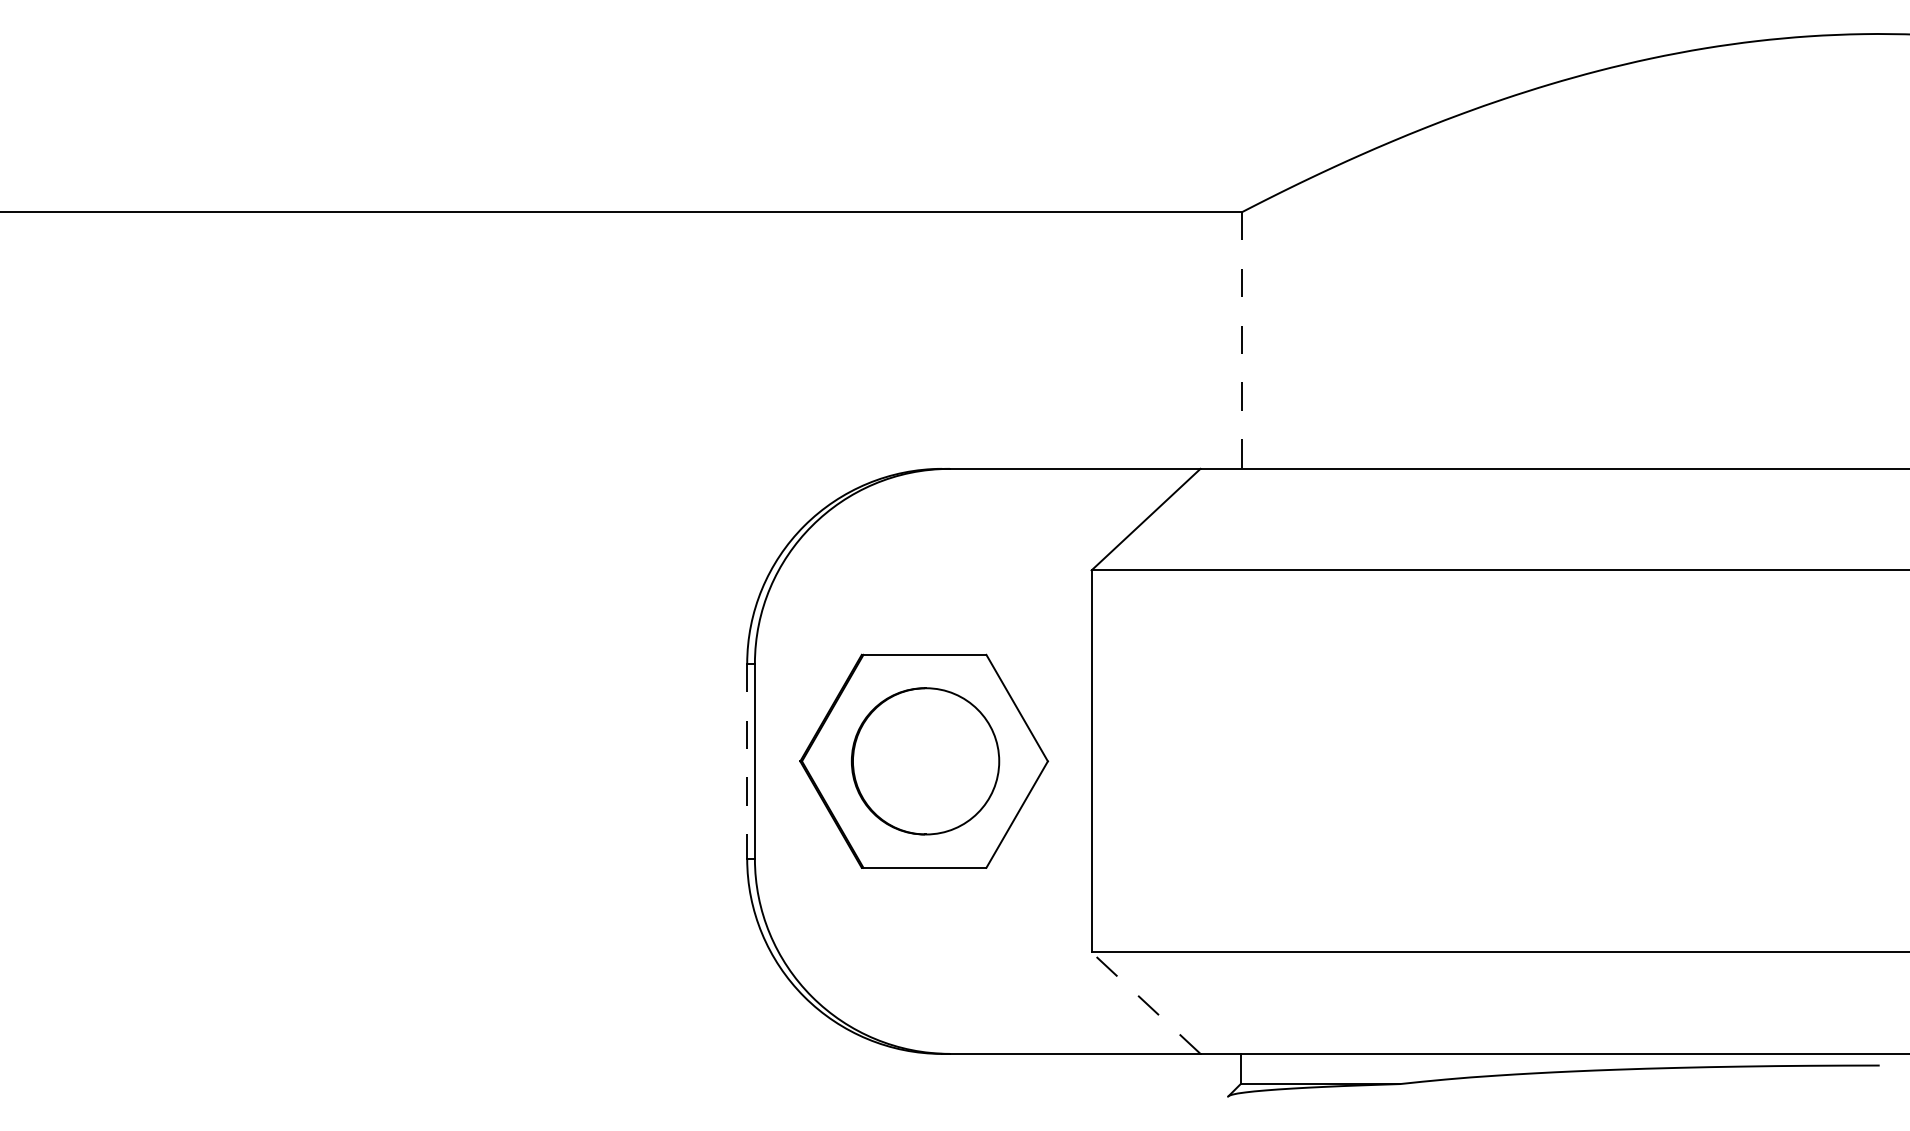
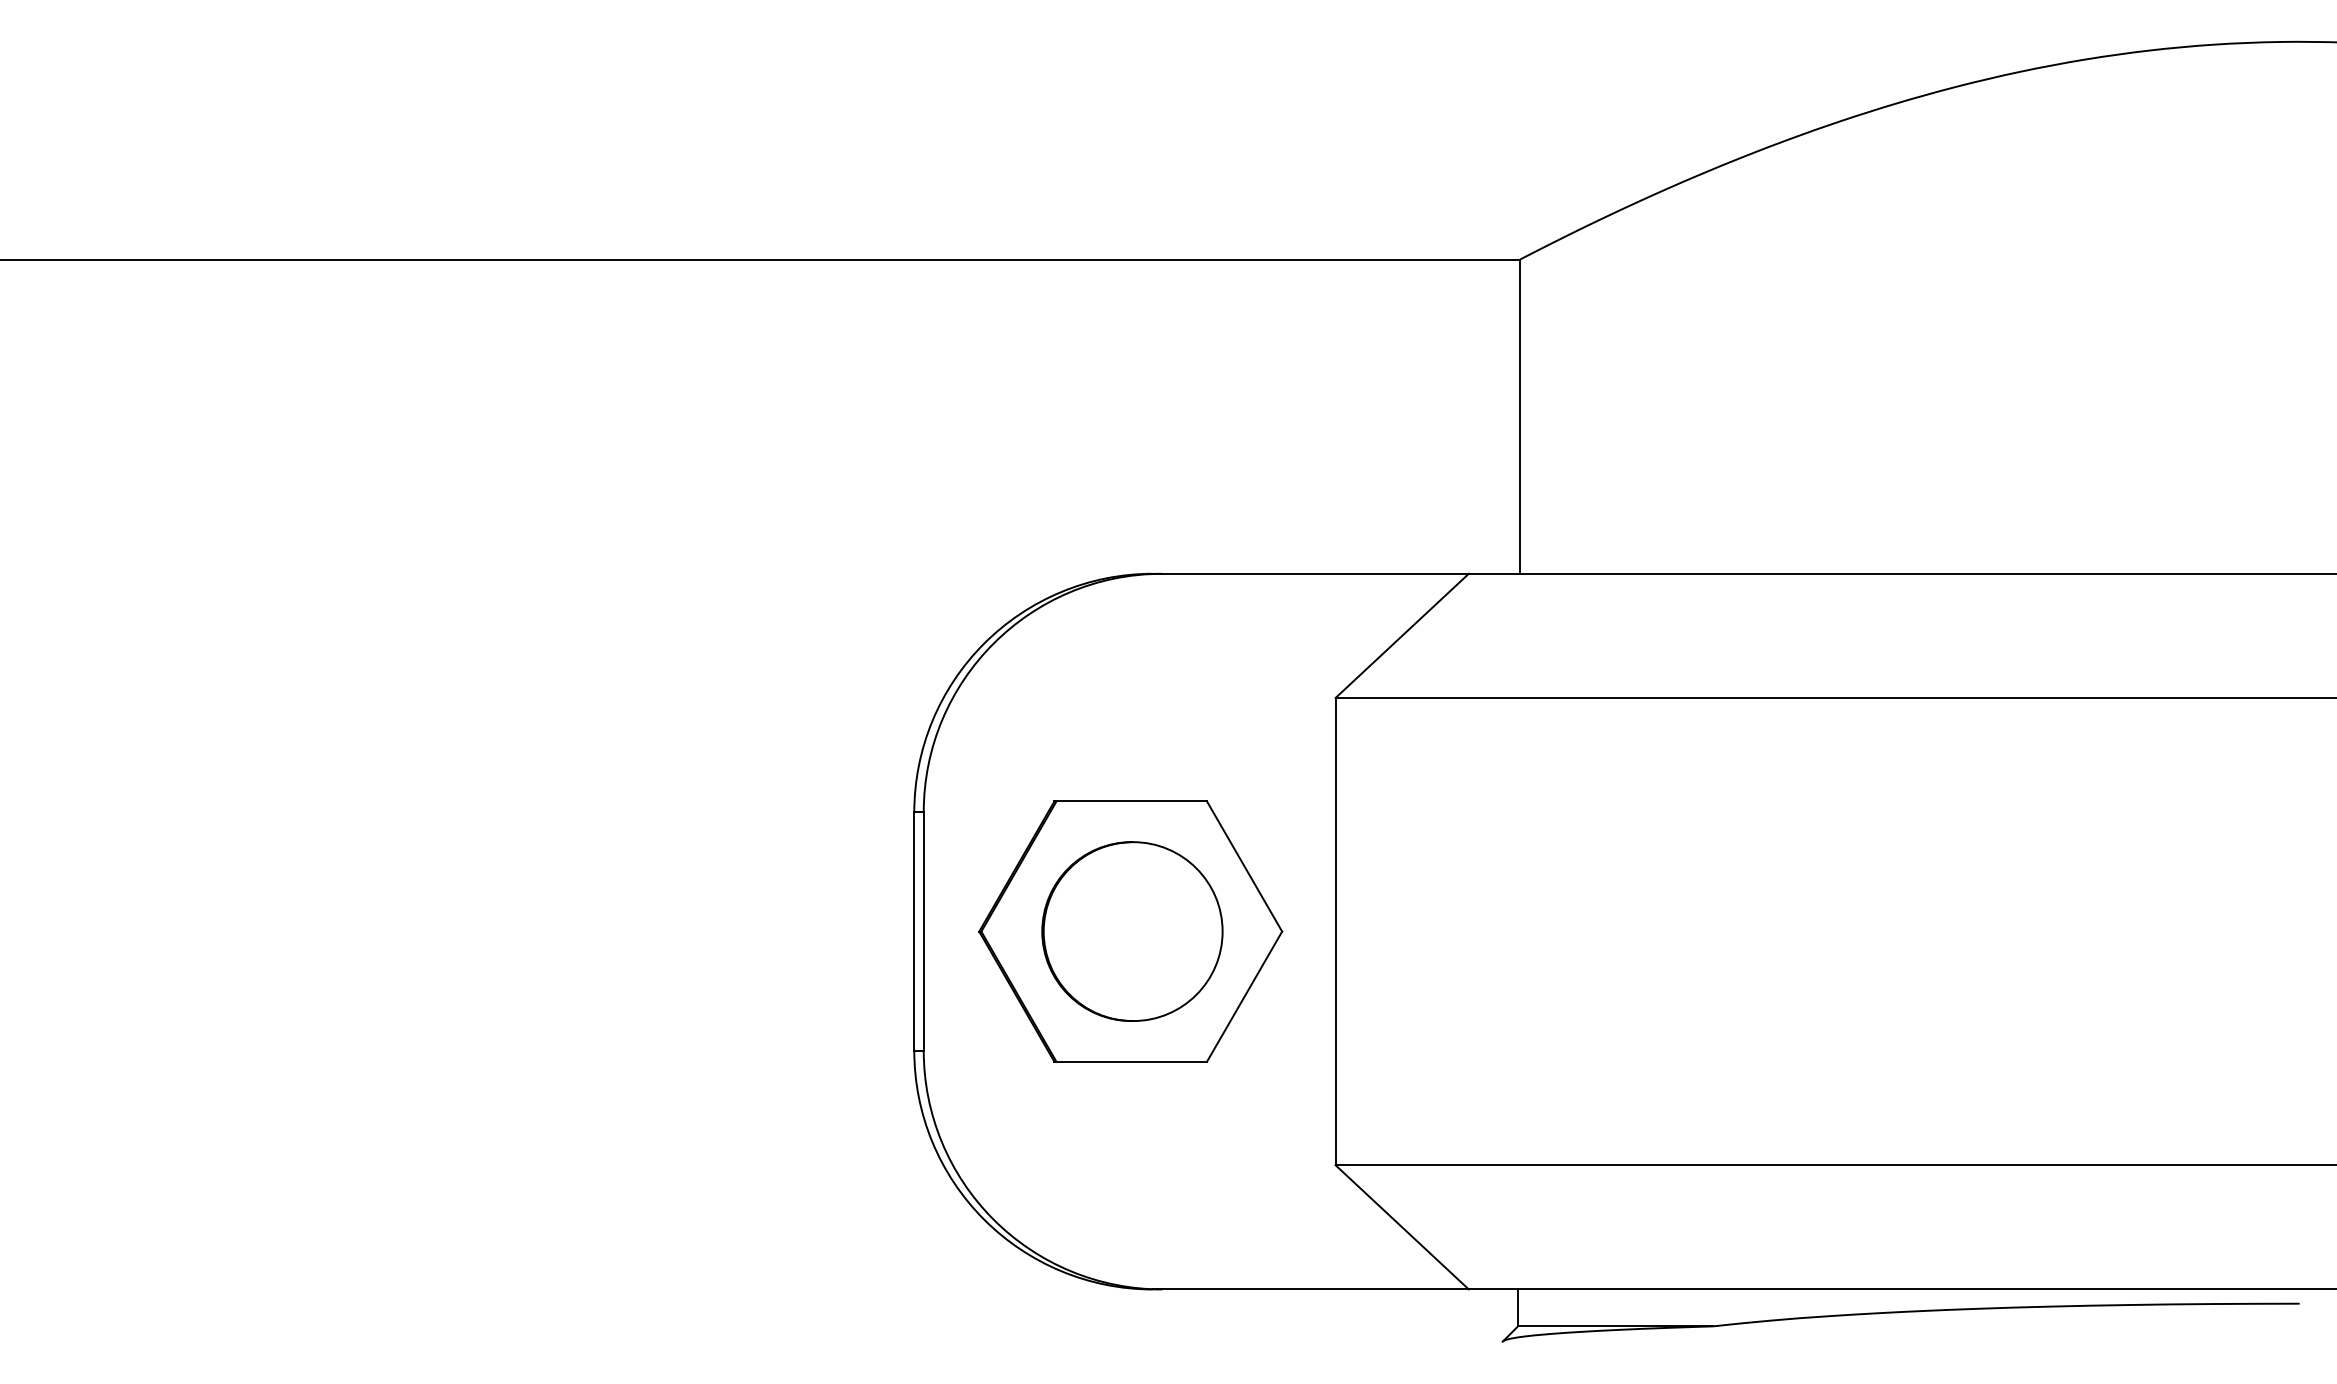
line: (1242, 340) -> (1520, 416), dashed -> solid
line: (747, 761) -> (914, 931), dashed -> solid
line: (1145, 1002) -> (1401, 1226), dashed -> solid

